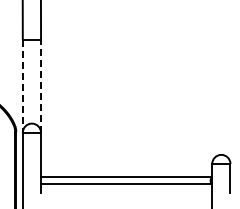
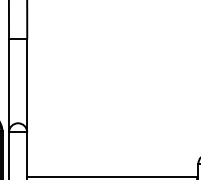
line: (41, 85) -> (27, 85), dashed -> solid
line: (22, 86) -> (8, 86), dashed -> solid

